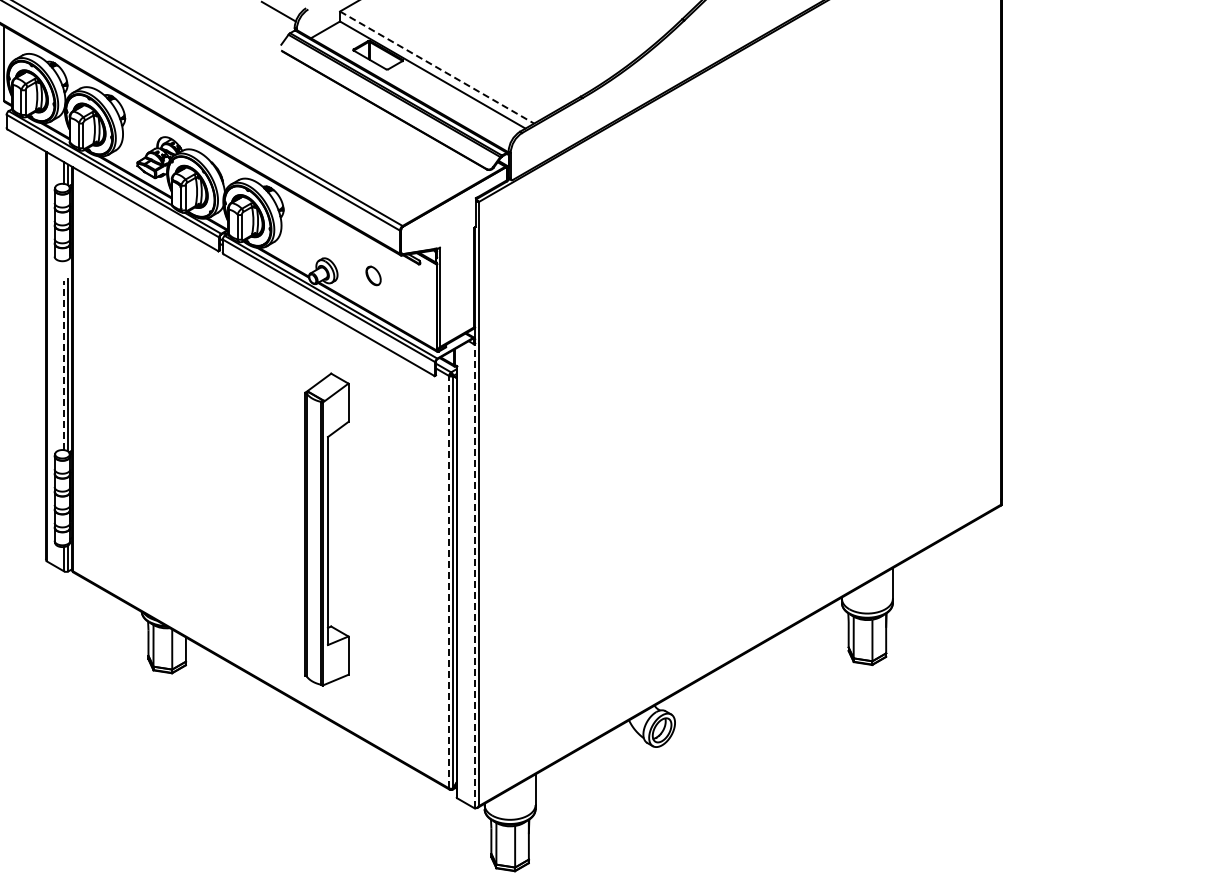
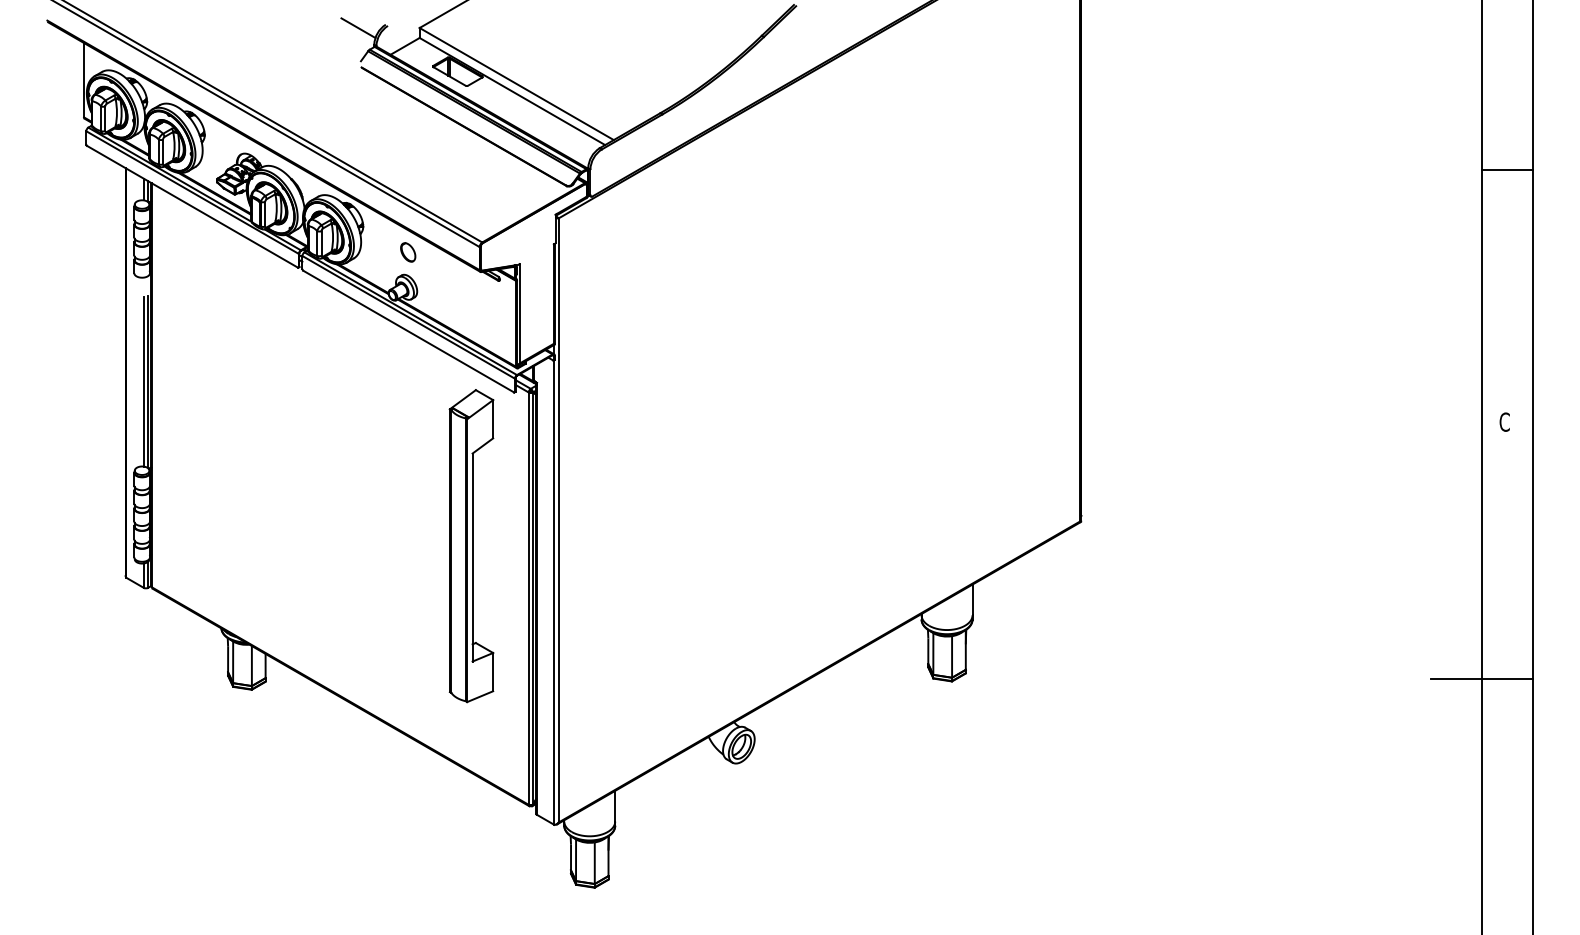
line: (437, 68) -> (517, 84), dashed -> solid
part: (373, 276) -> (408, 252), moved
line: (63, 365) -> (143, 381), dashed -> solid
part: (326, 530) -> (471, 546), moved
line: (474, 576) -> (554, 592), dashed -> solid
line: (448, 582) -> (528, 598), dashed -> solid

